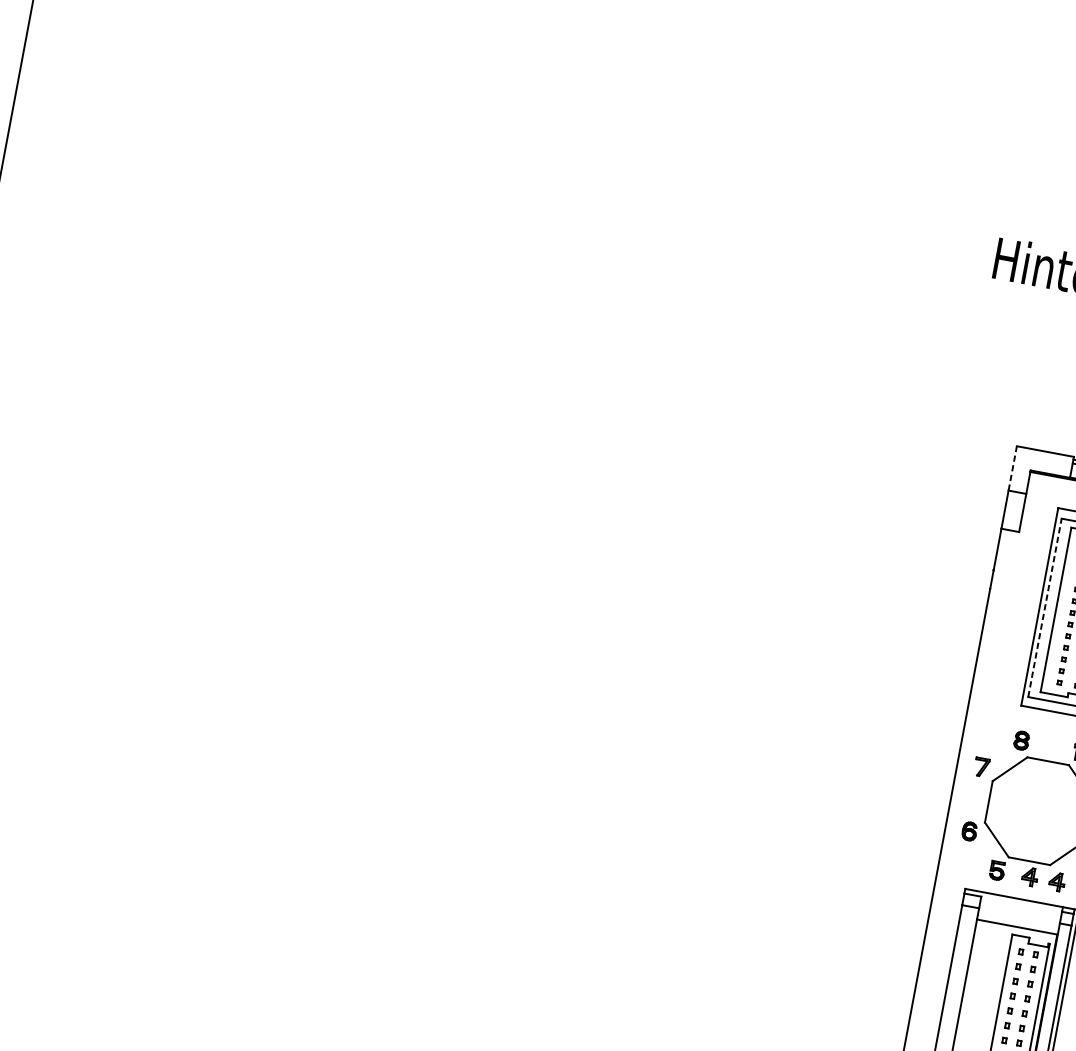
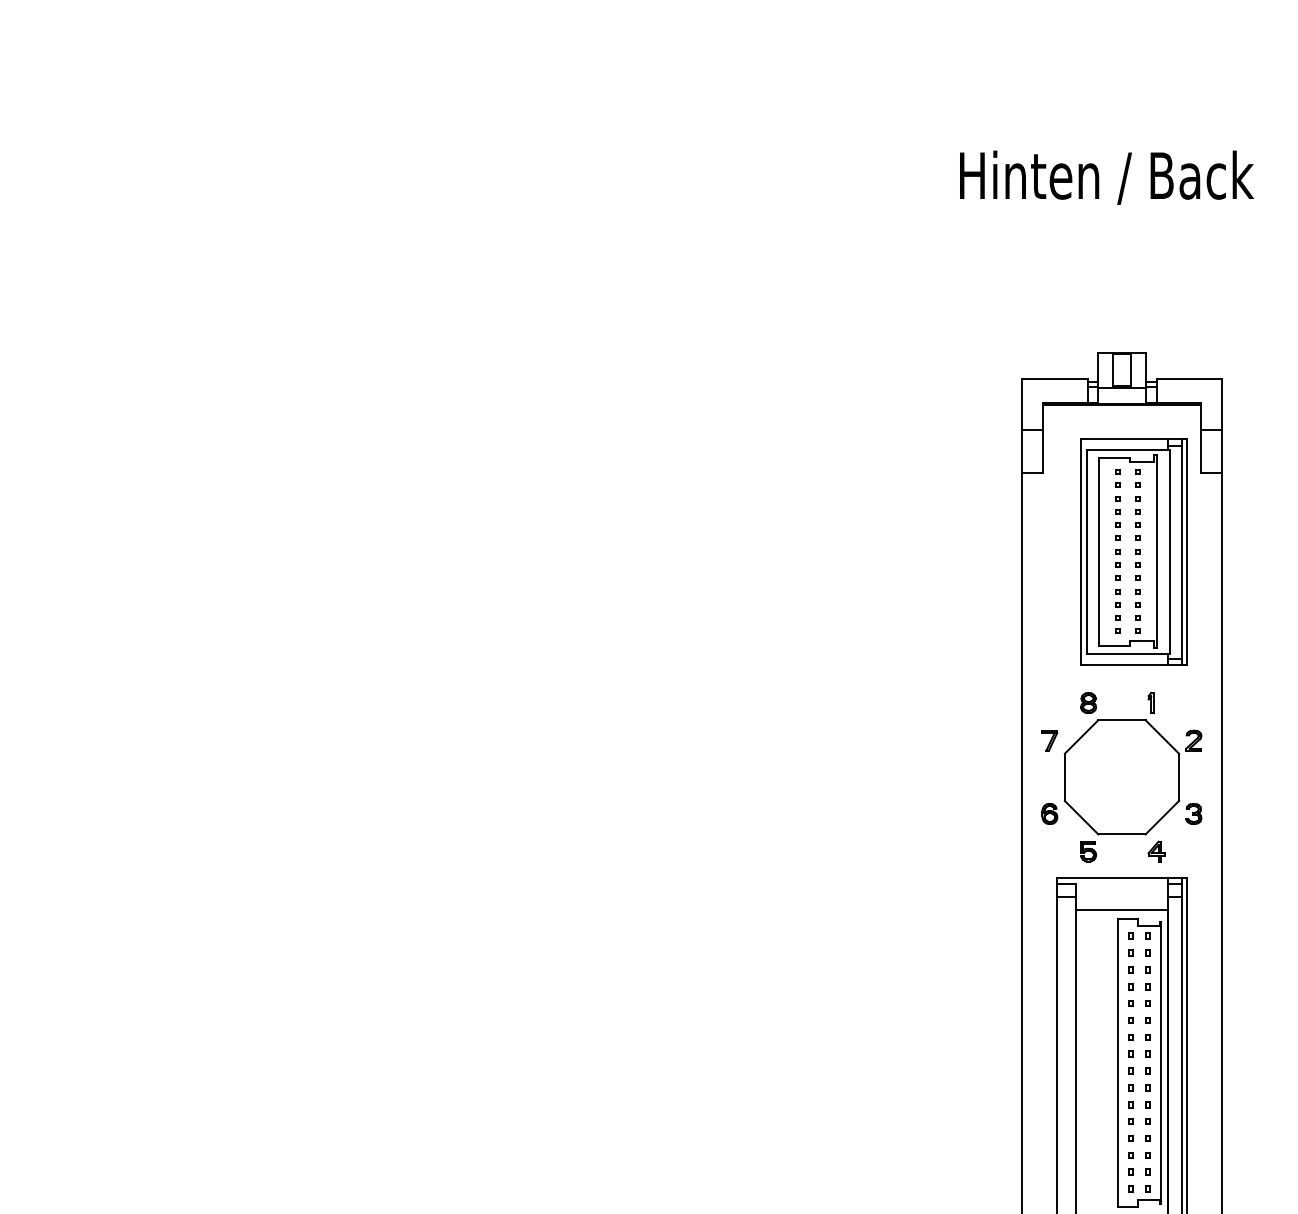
line: (1012, 468) -> (1022, 404), dashed -> solid
line: (1044, 607) -> (1086, 551), dashed -> solid
part: (1029, 876) -> (1125, 851), removed

